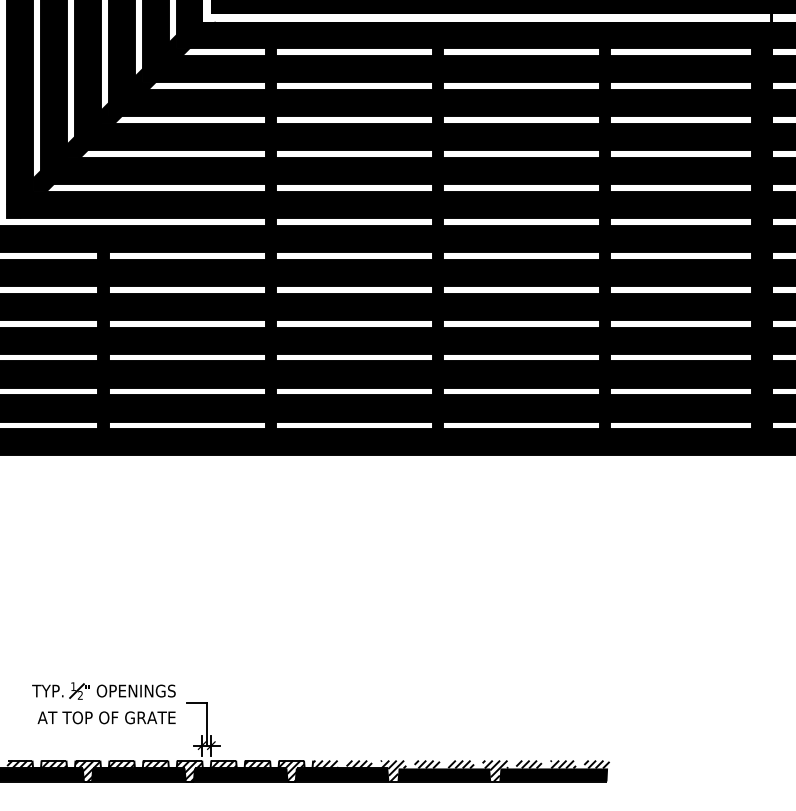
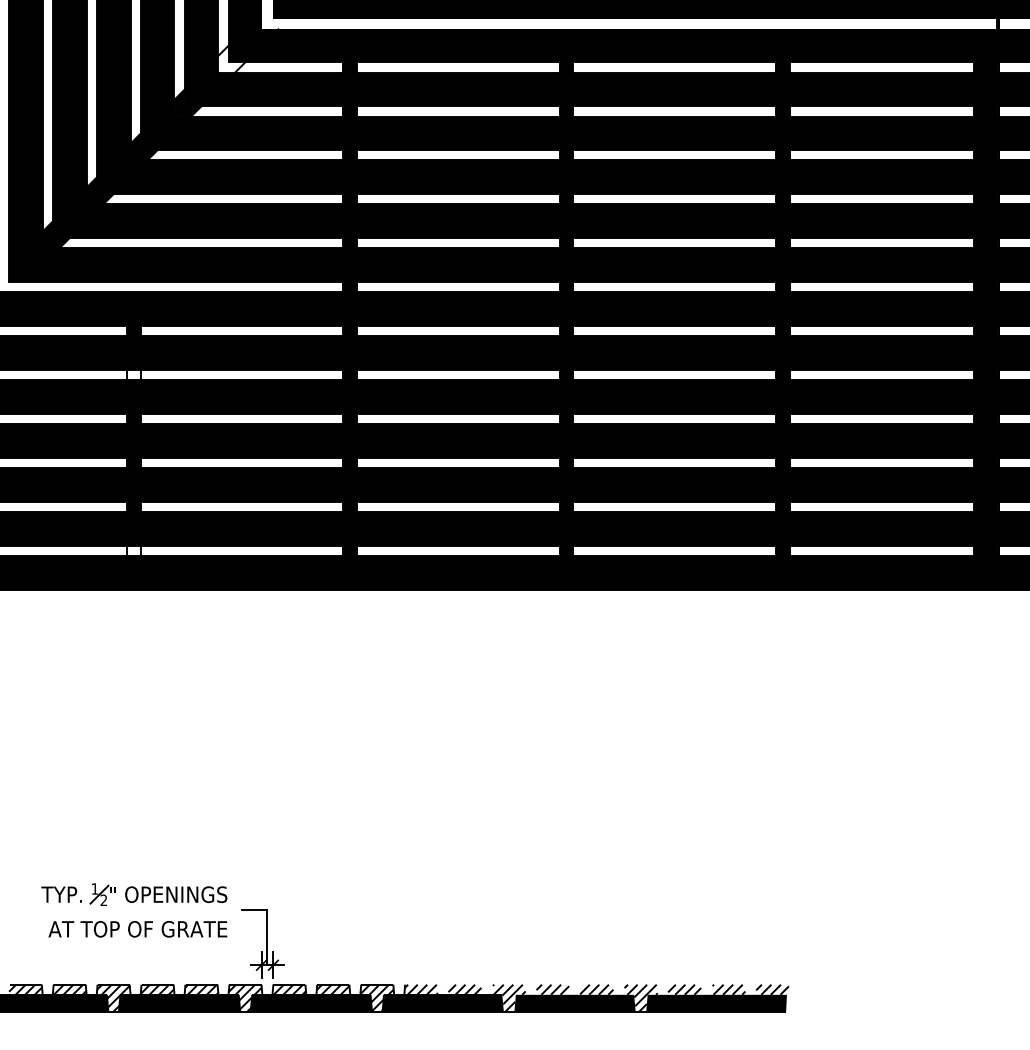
fill: (178, 45) -> (231, 58), removed
fill: (103, 290) -> (133, 375), removed
fill: (103, 425) -> (133, 550), removed

